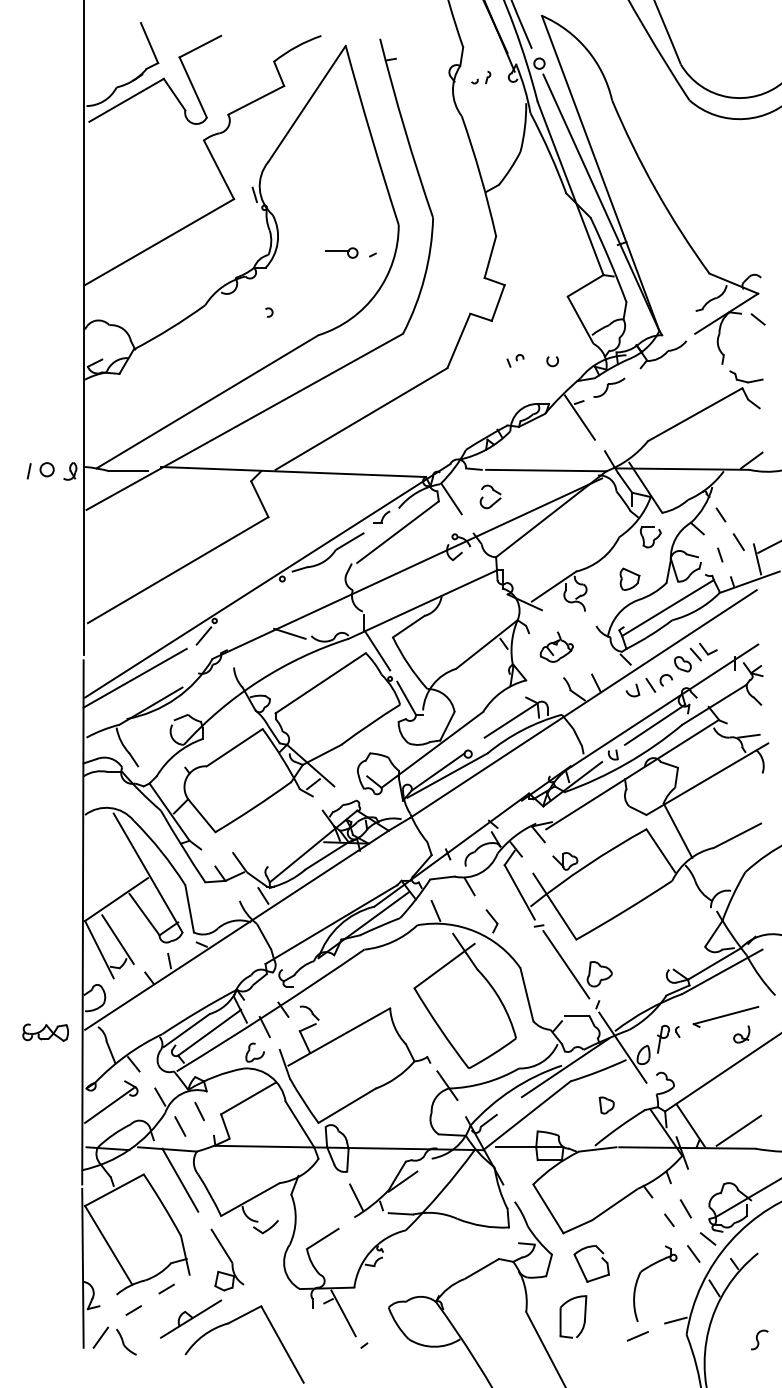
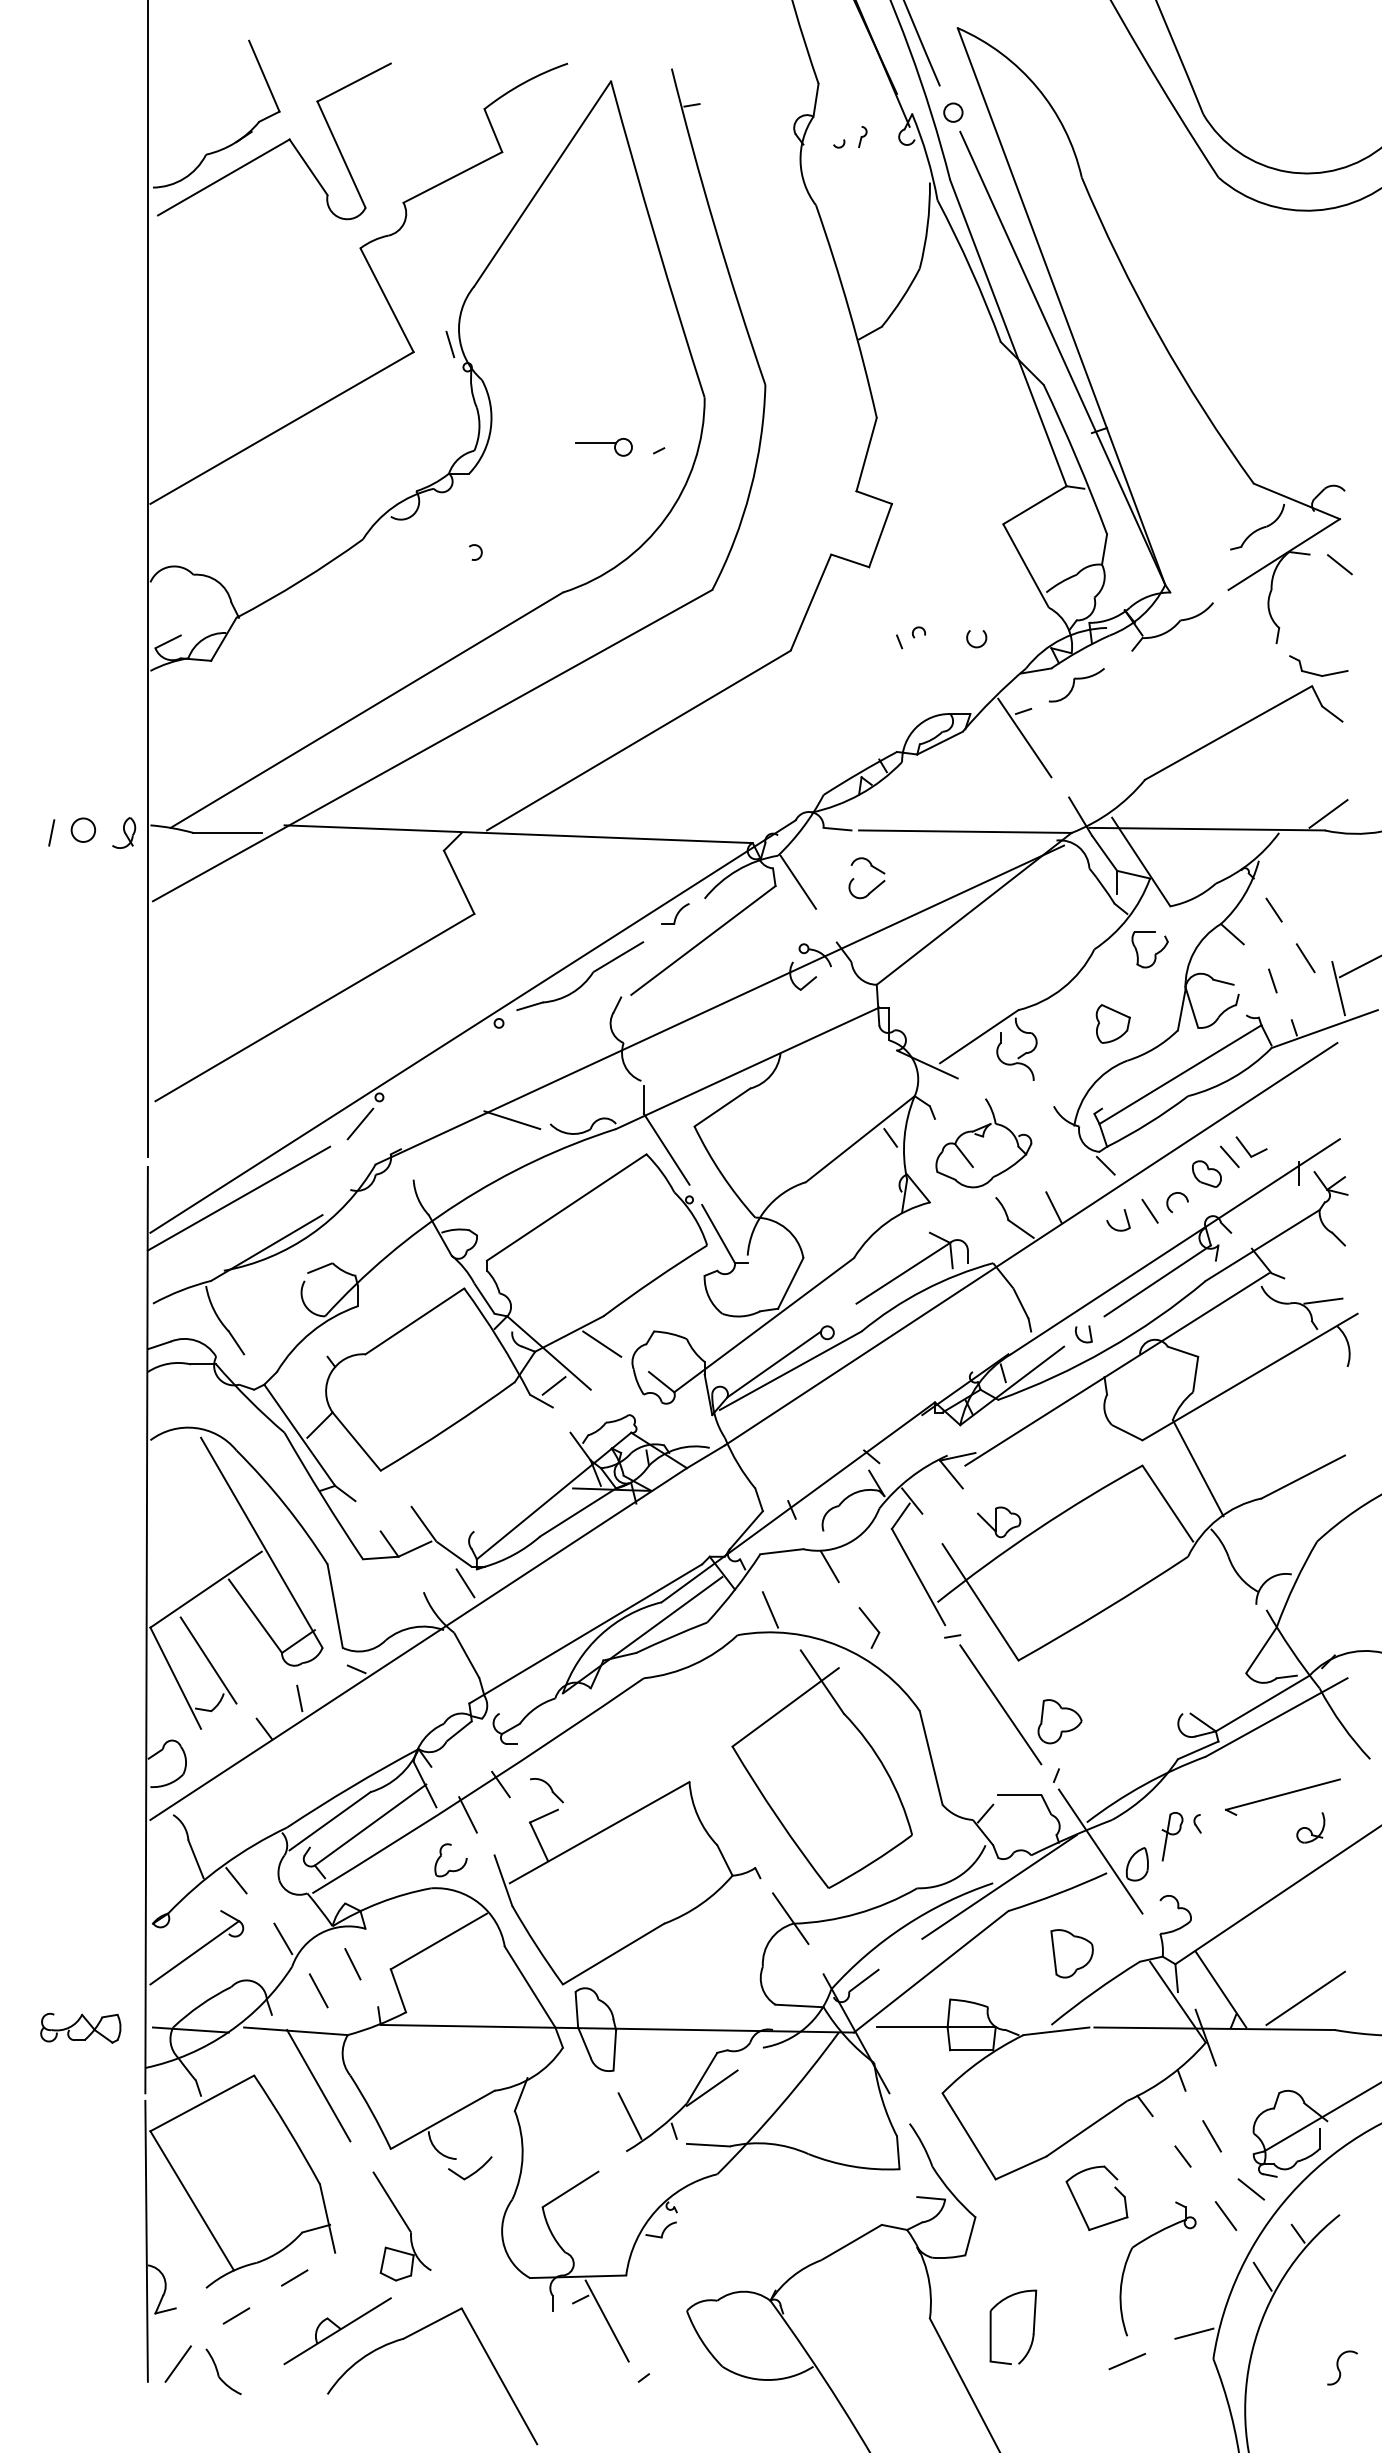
part: (556, 646) -> (983, 1142), size x1.67
line: (340, 760) -> (601, 1344), added
part: (45, 1032) -> (80, 2027), moved
part: (606, 1105) -> (1071, 1953), size x1.67
part: (582, 1268) -> (1080, 2206), moved

